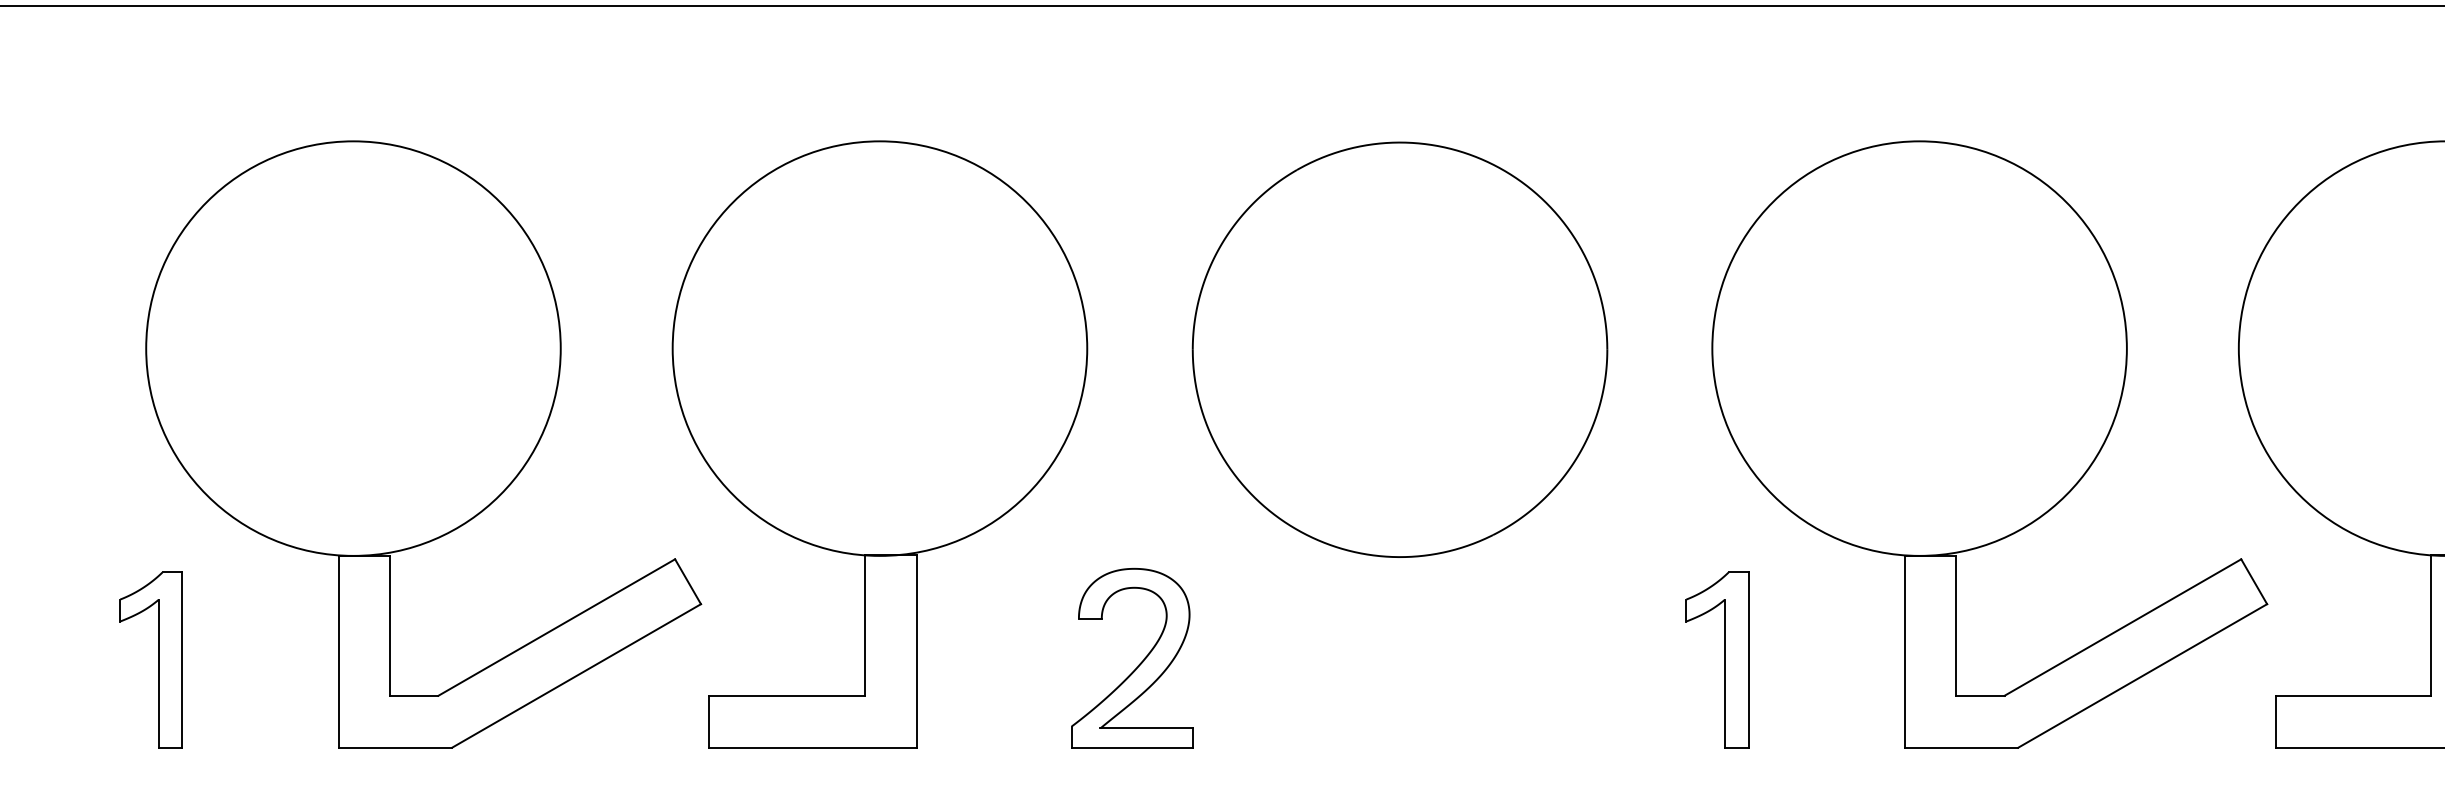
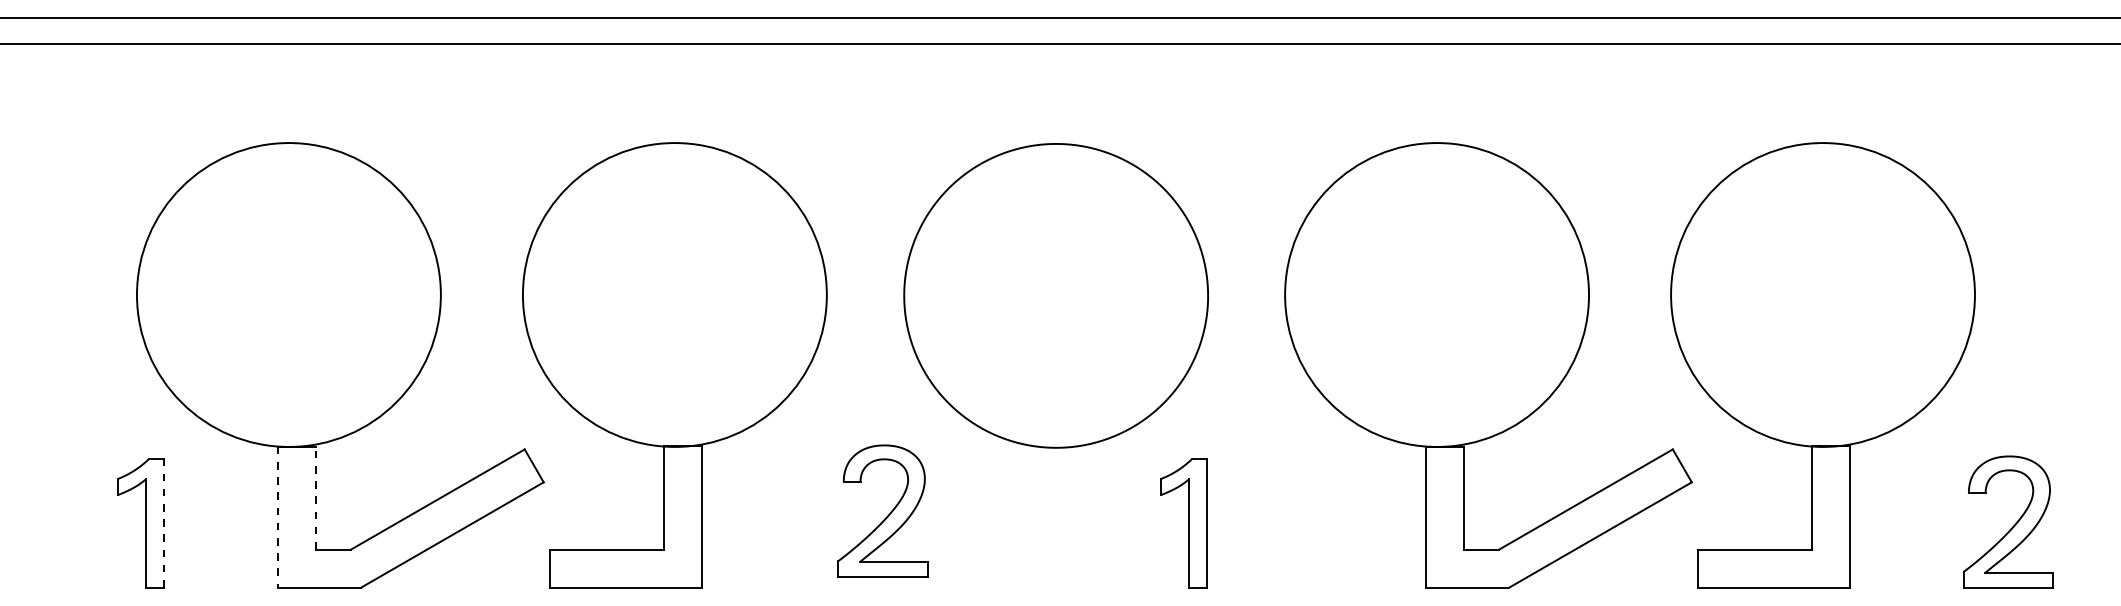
line: (389, 624) -> (315, 497), solid -> dashed
line: (339, 652) -> (278, 517), solid -> dashed
line: (182, 658) -> (163, 522), solid -> dashed
part: (1716, 660) -> (1183, 523), moved
part: (1138, 664) -> (887, 515), moved

